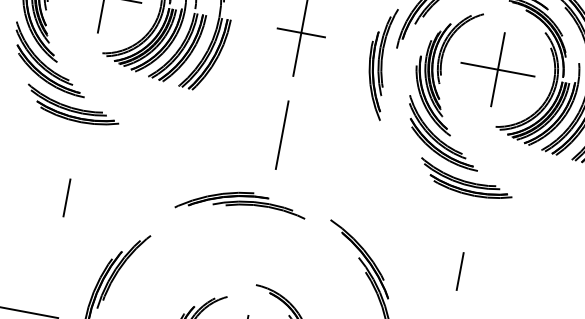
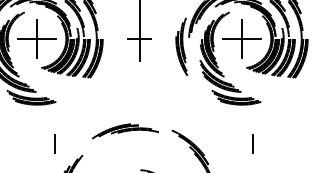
line: (282, 135) -> (139, 92), removed
line: (66, 196) -> (54, 143), moved
line: (459, 270) -> (252, 143), moved

